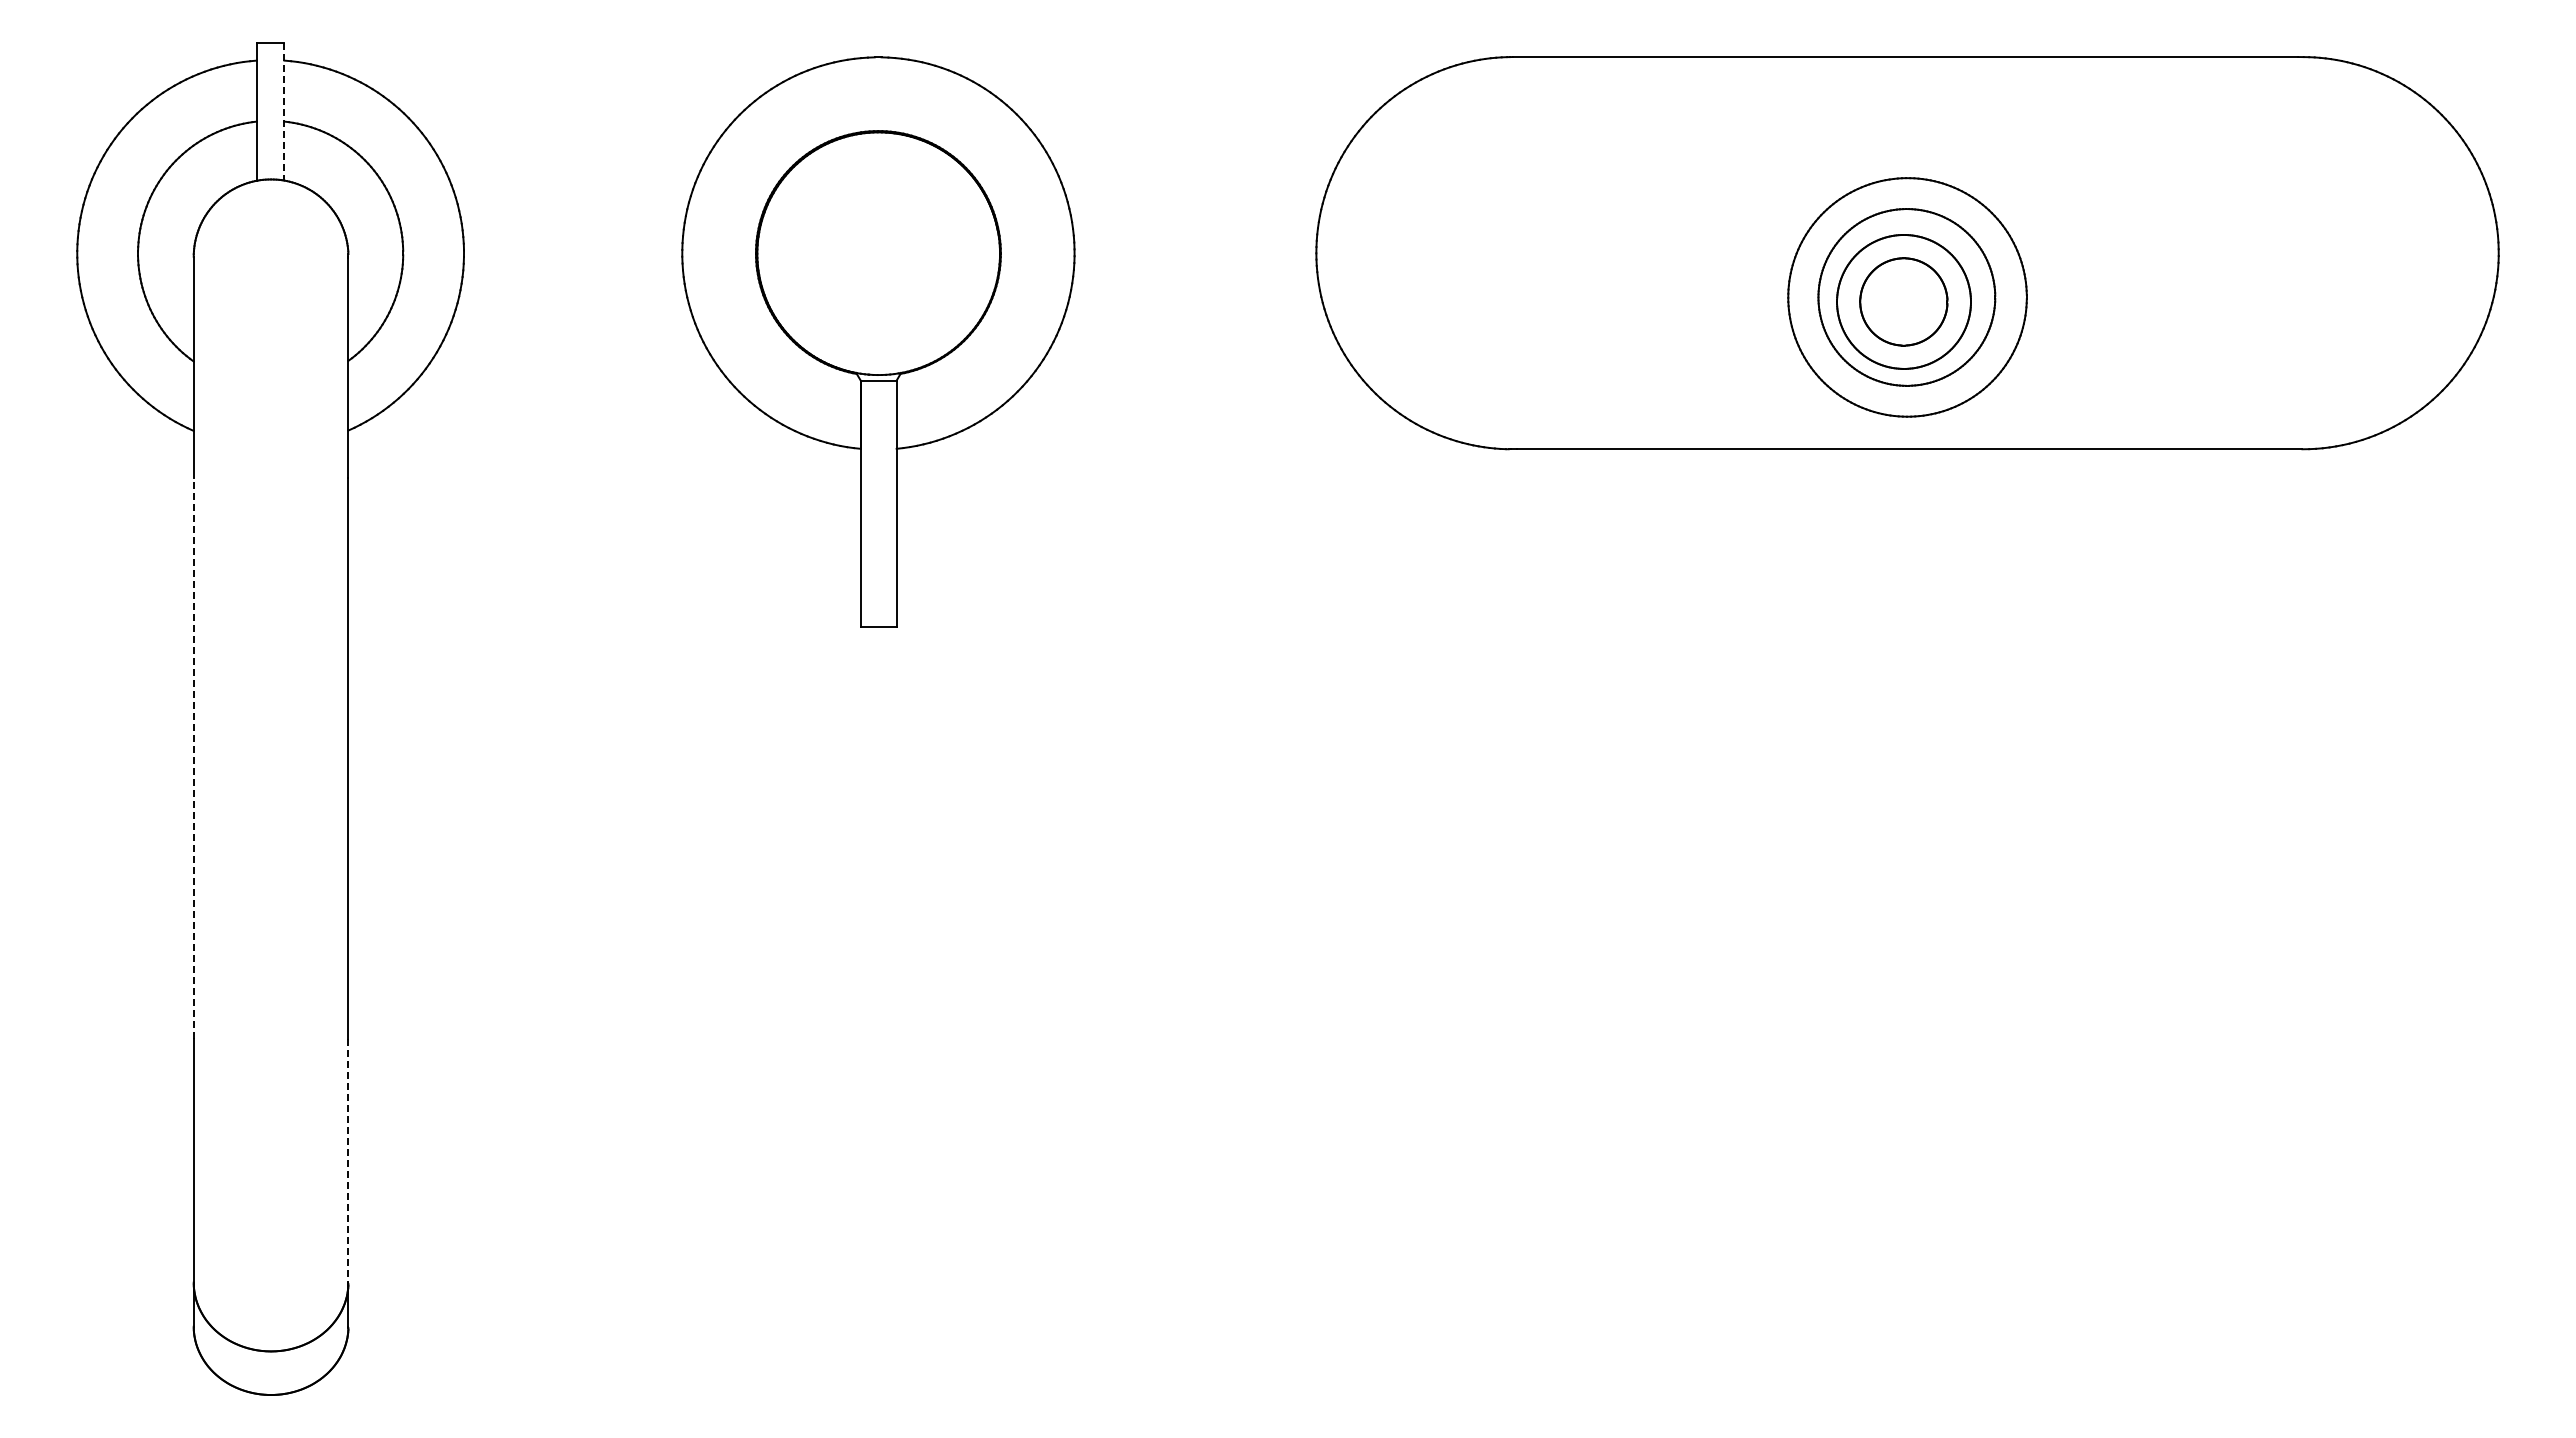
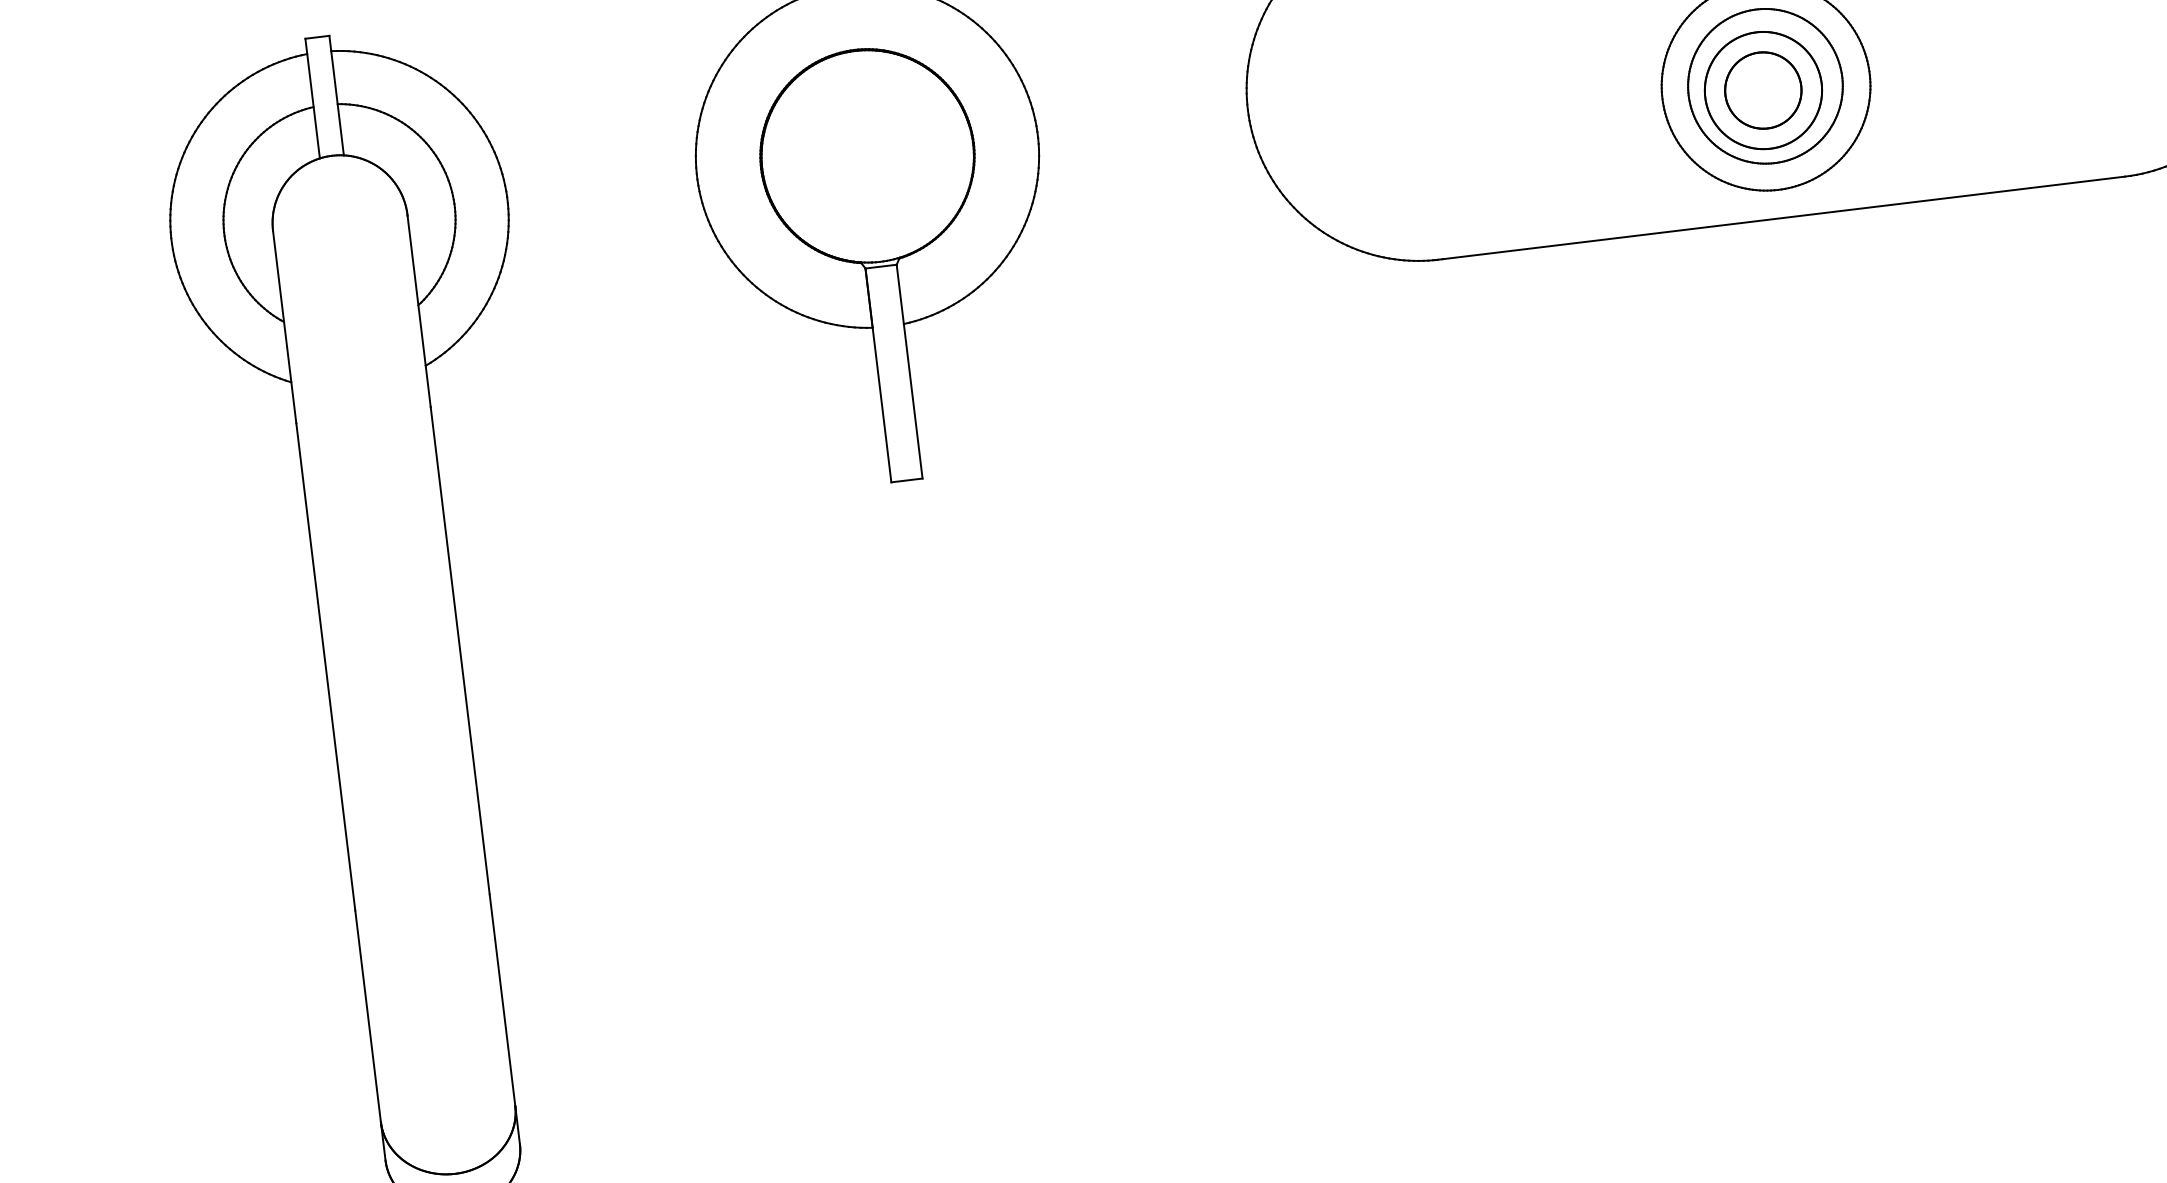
line: (284, 111) -> (336, 95), dashed -> solid
line: (193, 758) -> (325, 666), dashed -> solid
line: (348, 1160) -> (502, 999), dashed -> solid

